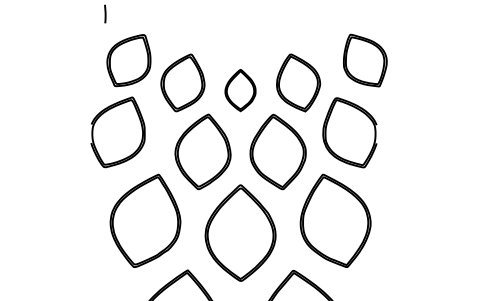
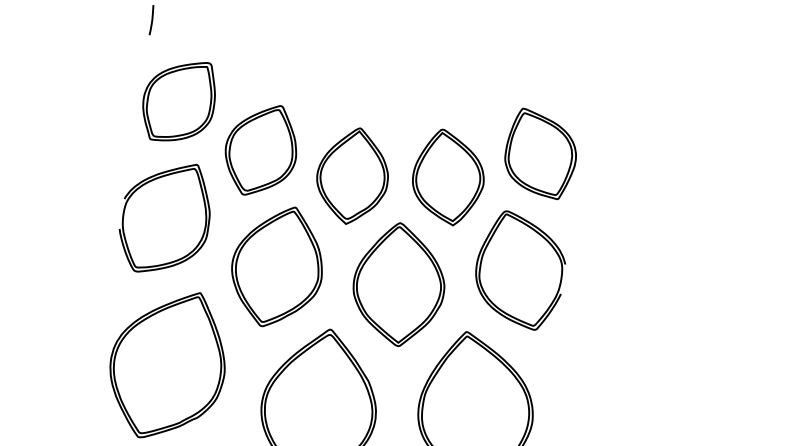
part: (365, 60) -> (541, 153), moved
part: (240, 90) -> (352, 176), size x1.43
part: (117, 132) -> (164, 218), moved

